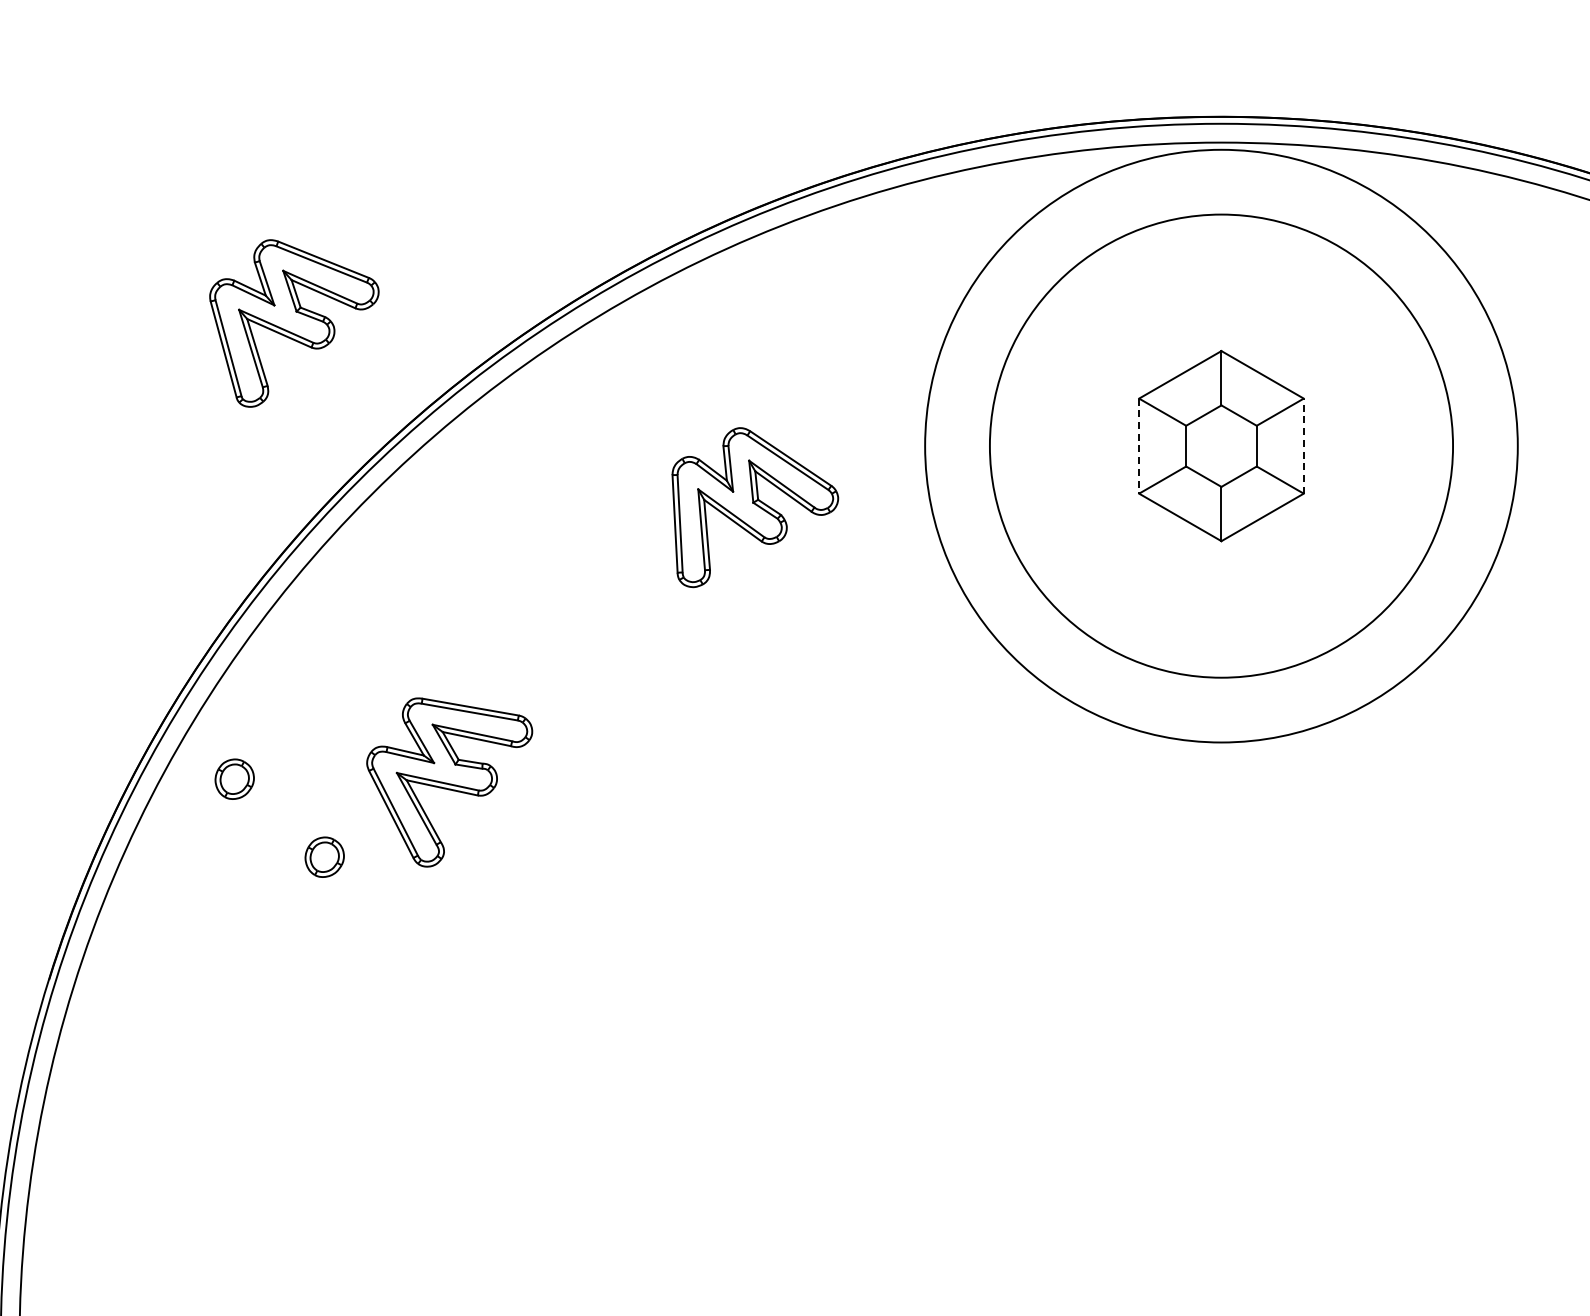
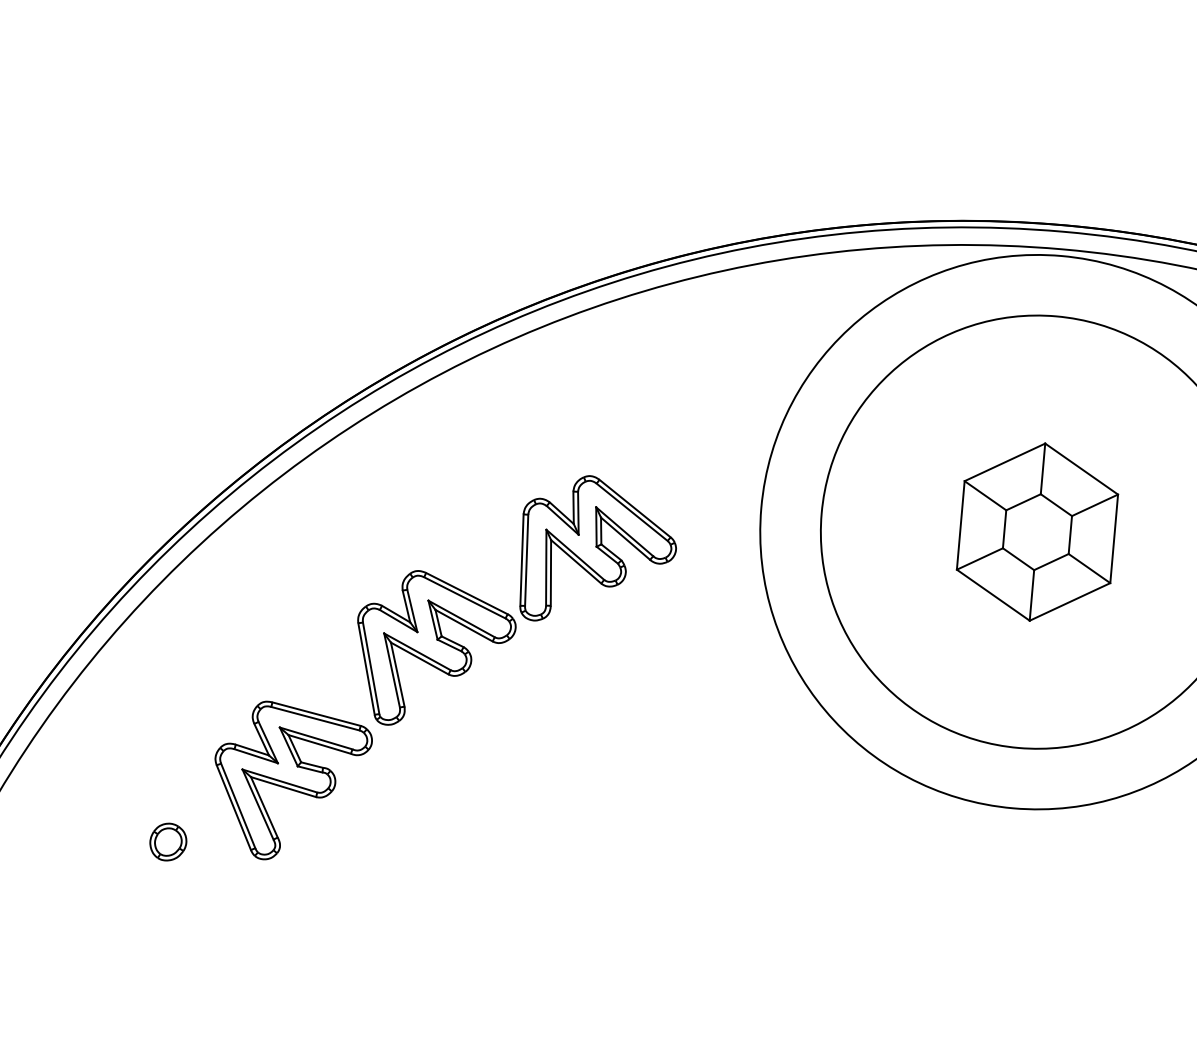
part: (294, 323) -> (434, 650), moved
line: (1139, 446) -> (961, 525), dashed -> solid
line: (1303, 446) -> (1113, 539), dashed -> solid
part: (234, 778) -> (90, 761), removed

